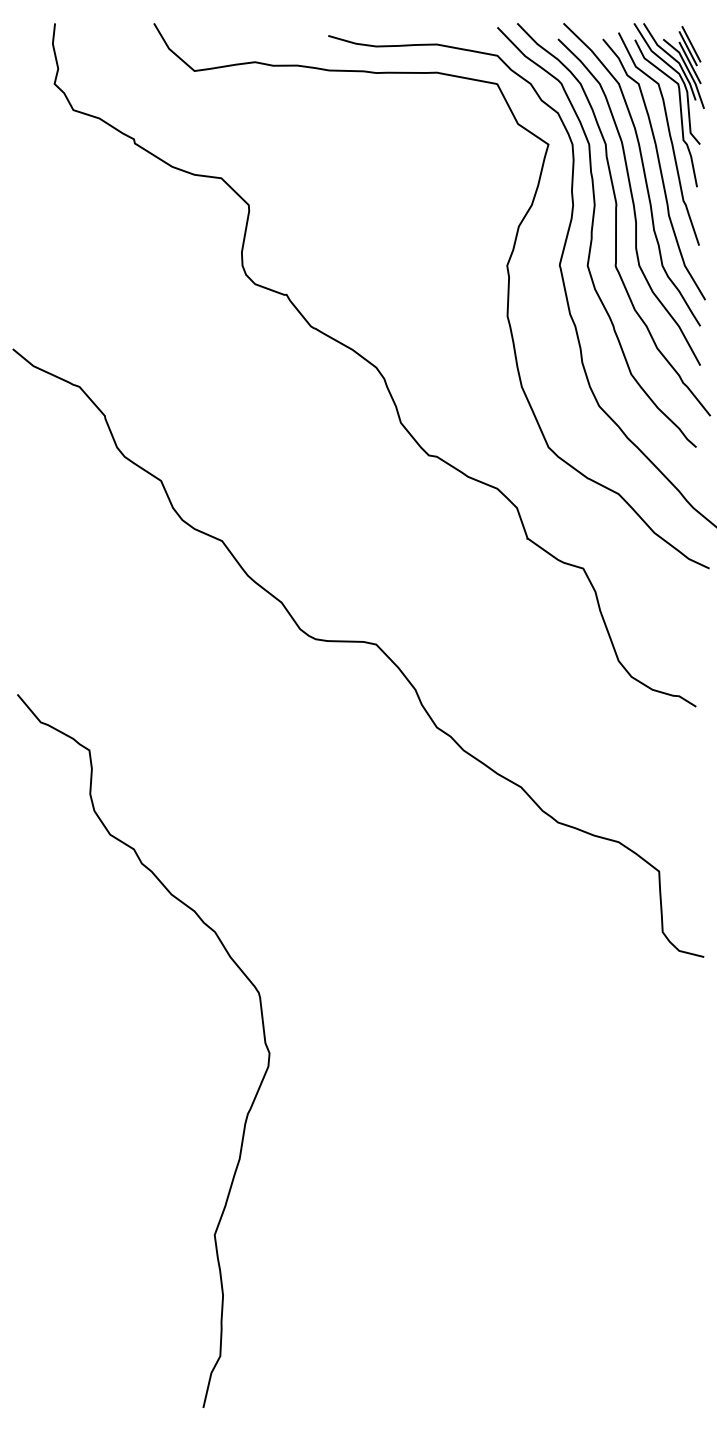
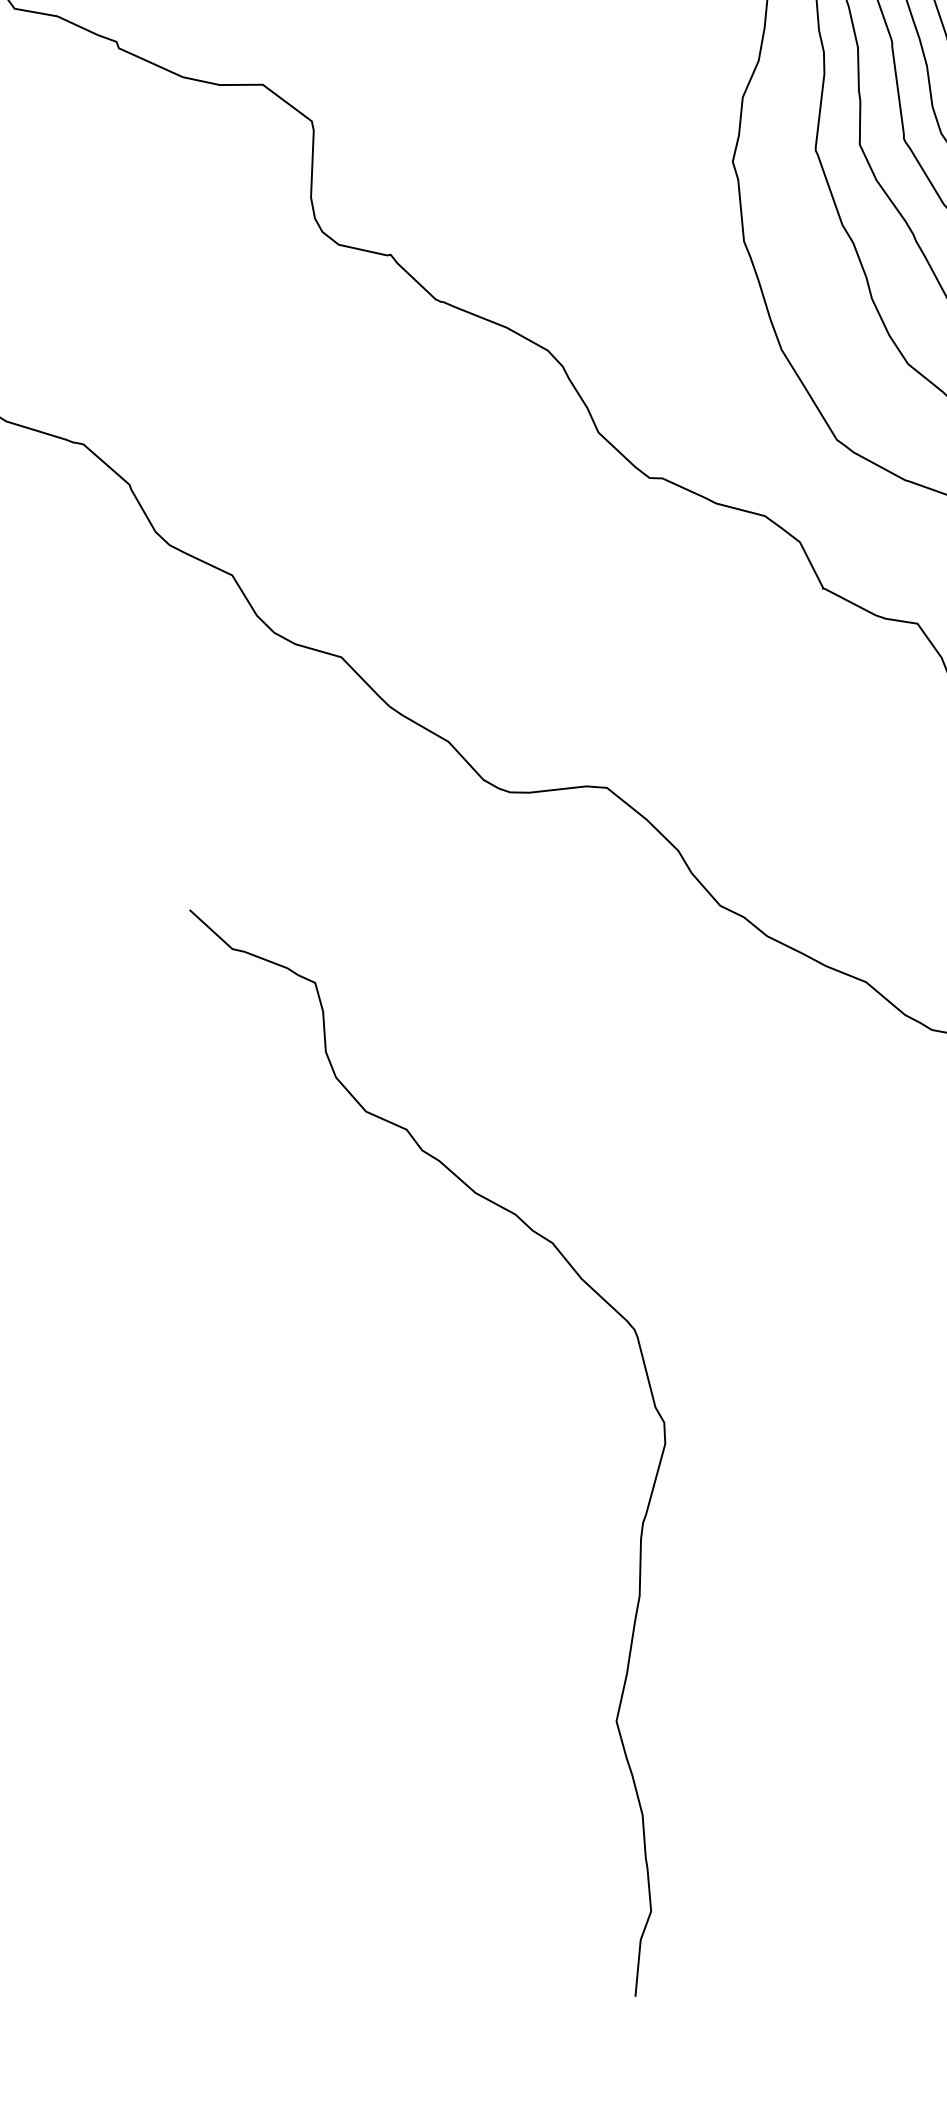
curve: (254, 1096) -> (649, 1494), moved

